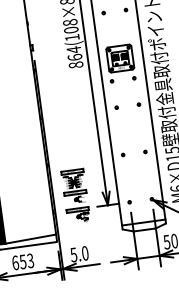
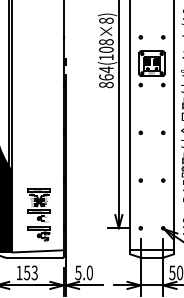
part: (120, 63) -> (151, 68), moved
part: (75, 196) -> (38, 215), moved
text: (15, 262) -> (19, 272), 653 -> 153

